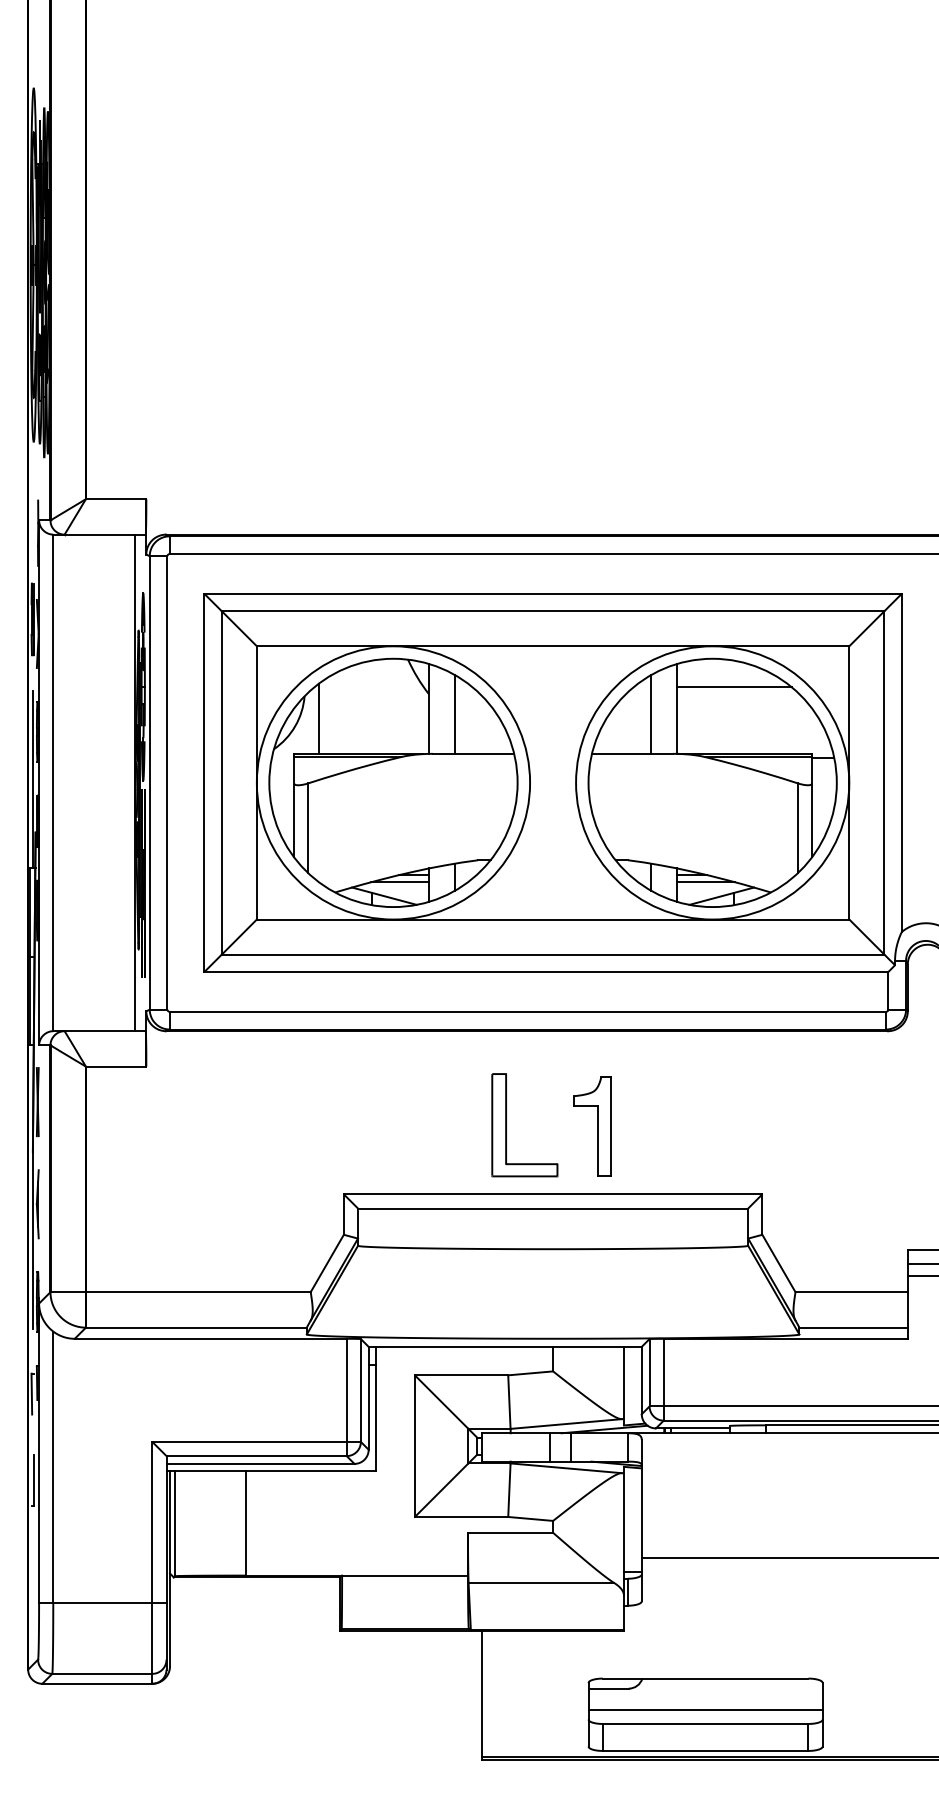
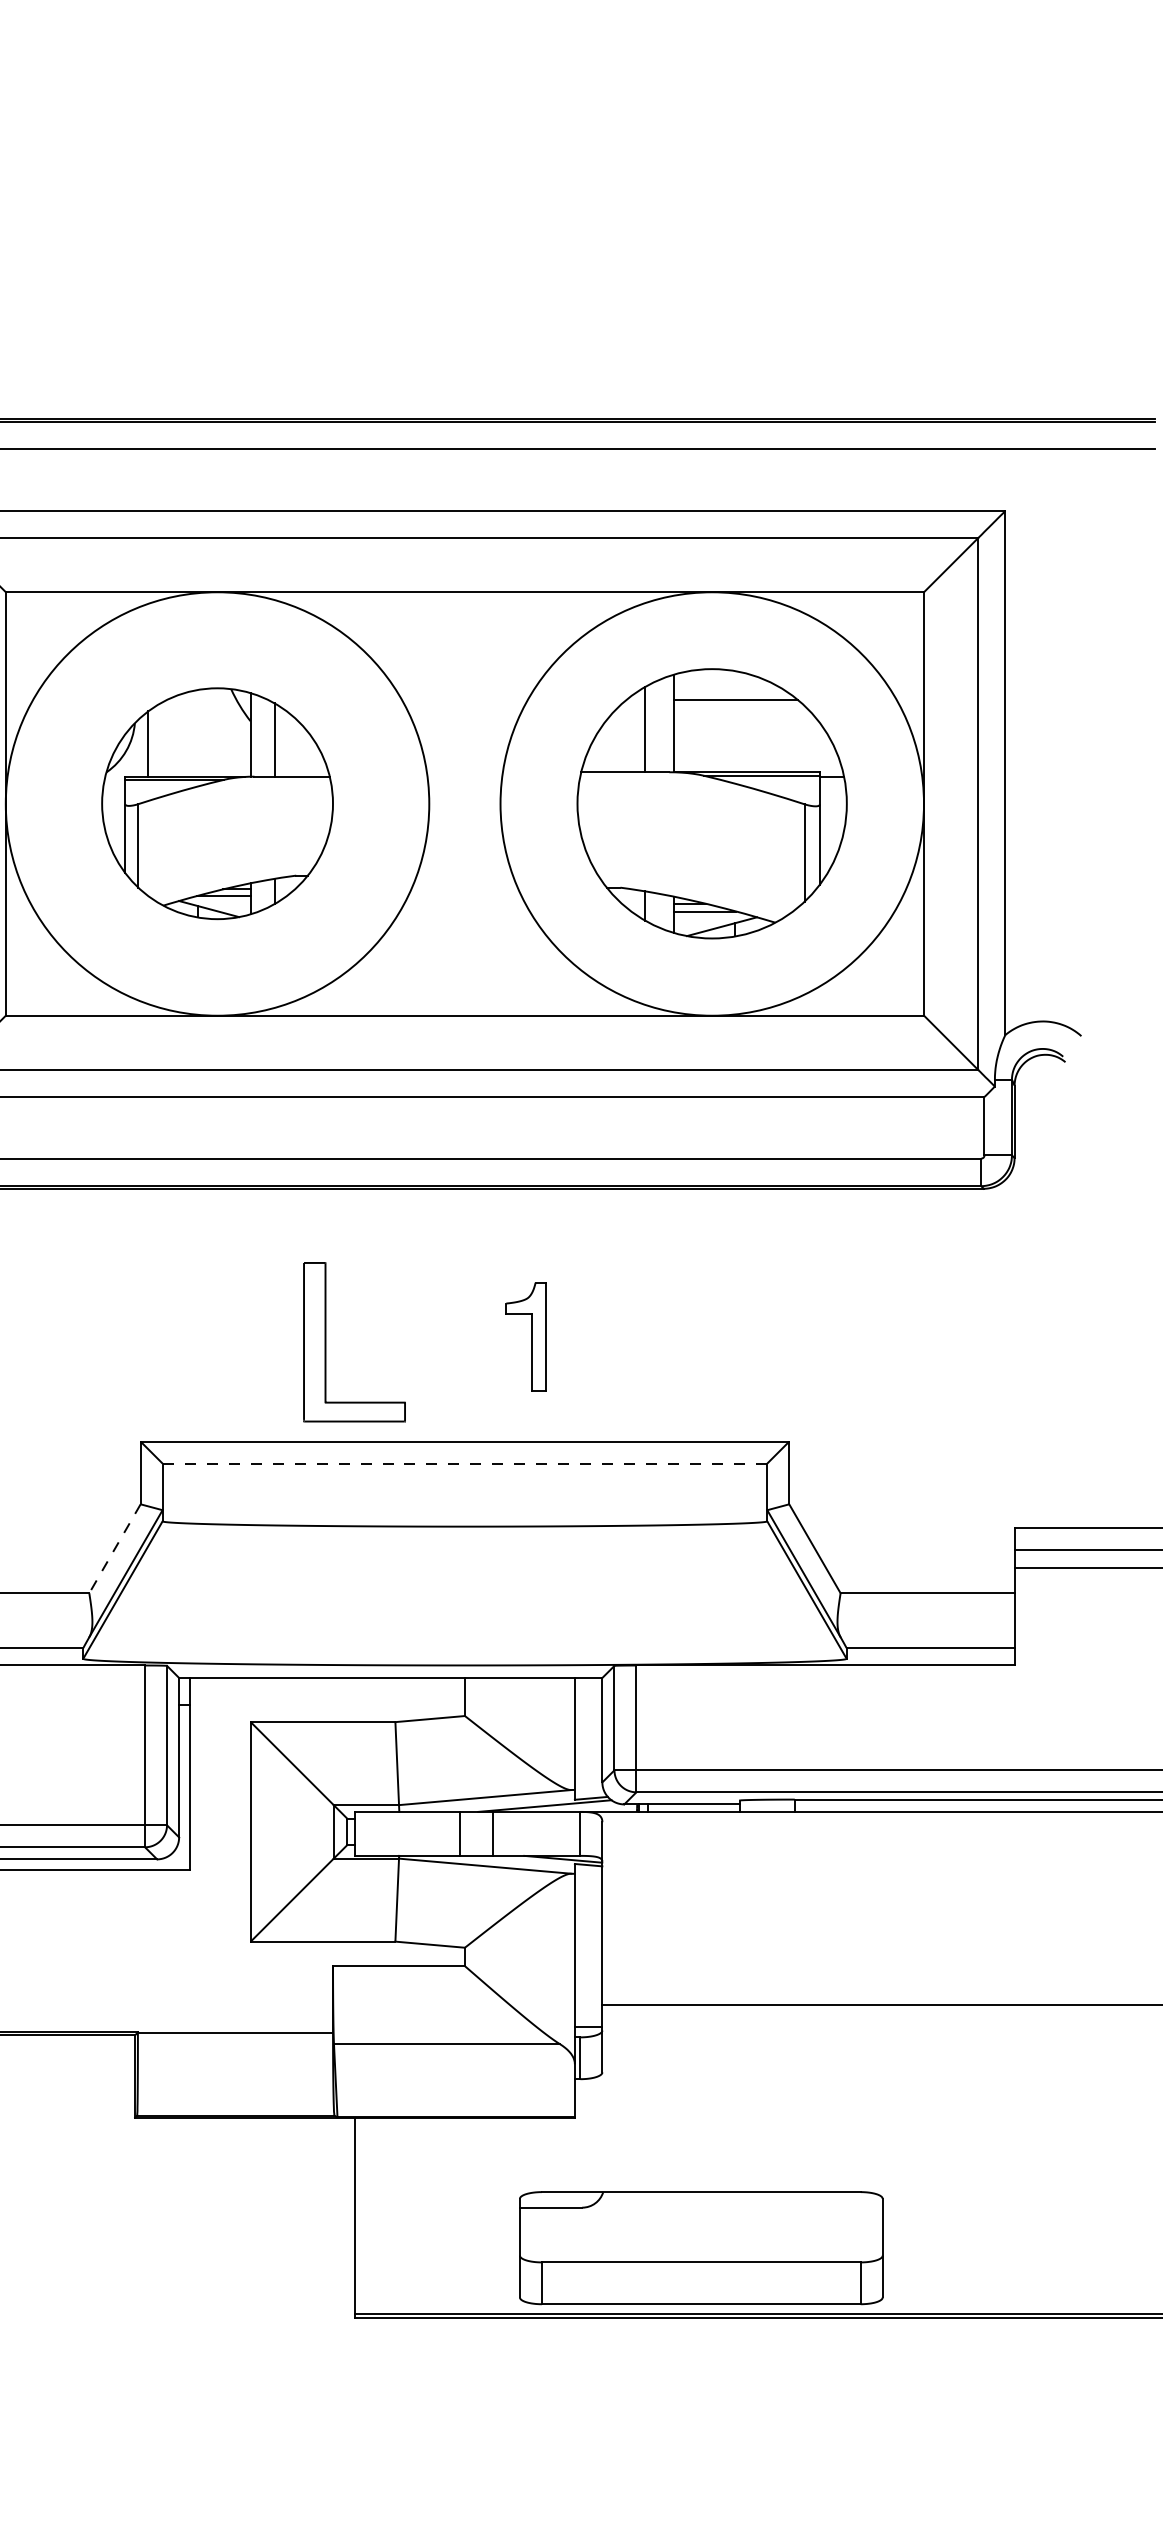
part: (393, 782) -> (217, 803), size x0.6
part: (712, 782) -> (711, 803), size x0.7
part: (506, 1125) -> (326, 1342), moved
part: (592, 1126) -> (526, 1336), size x0.7
line: (553, 1208) -> (465, 1463), solid -> dashed
line: (327, 1263) -> (115, 1548), solid -> dashed
line: (705, 1709) -> (701, 2240), removed

